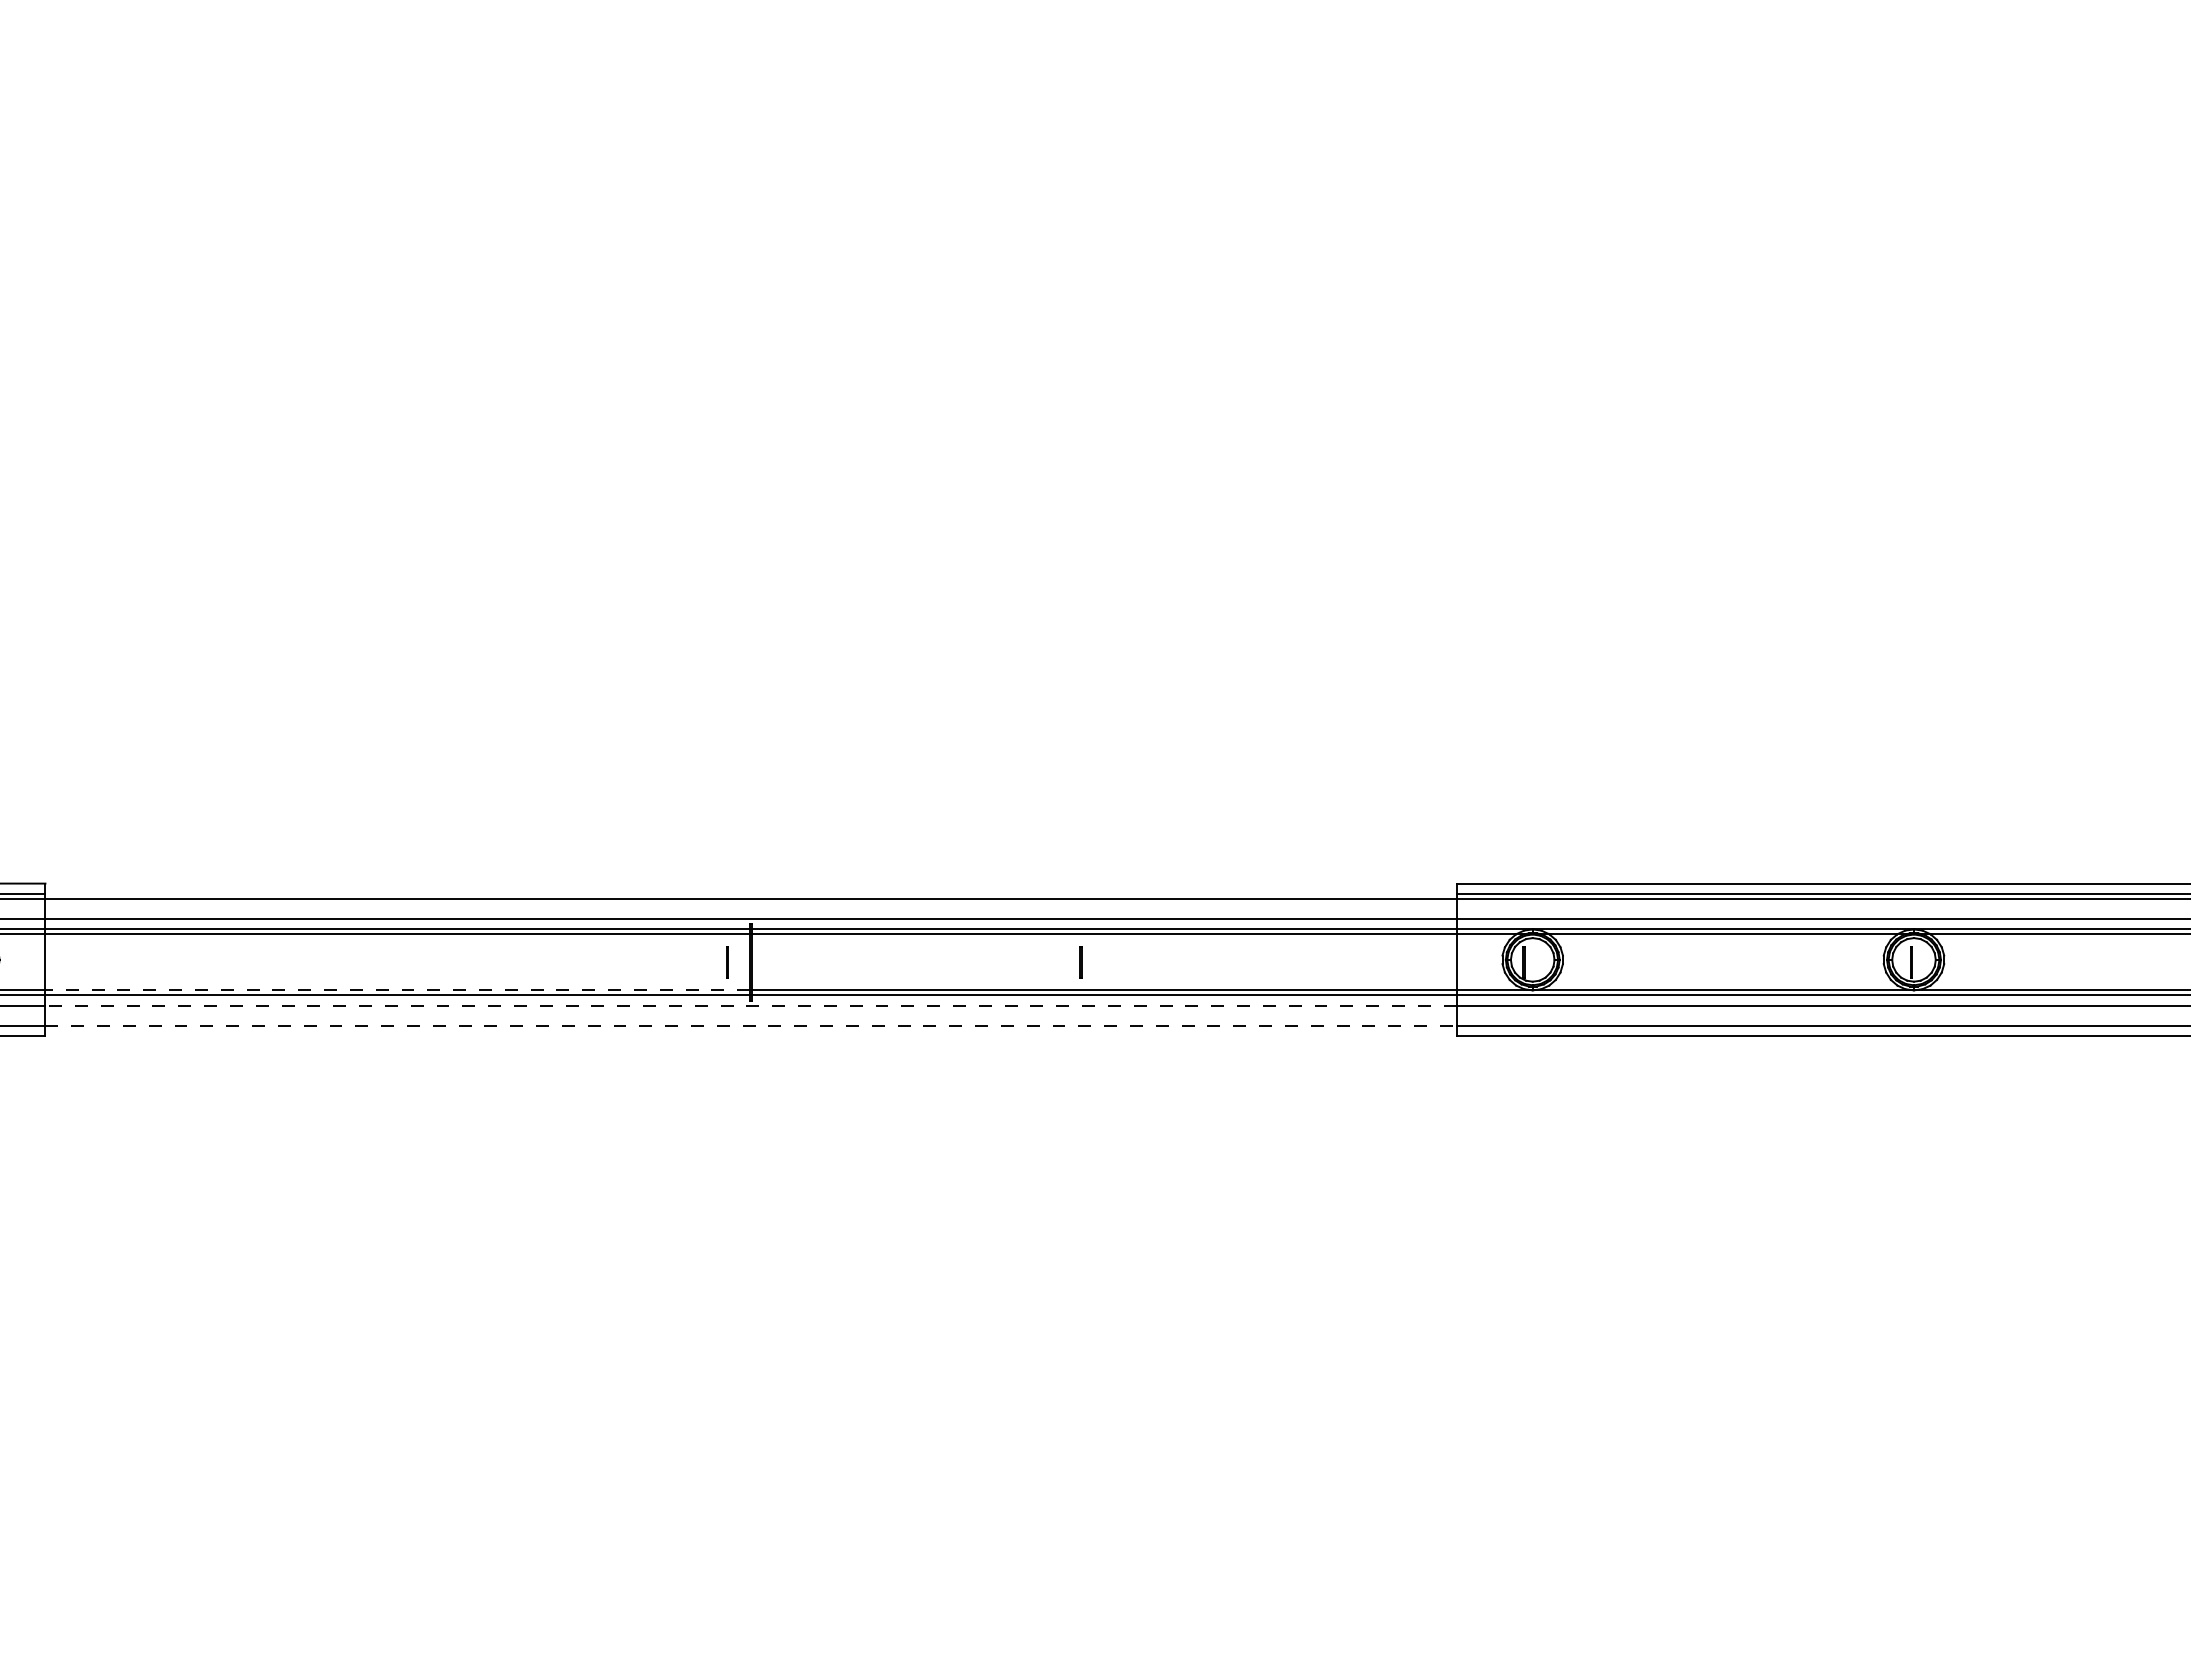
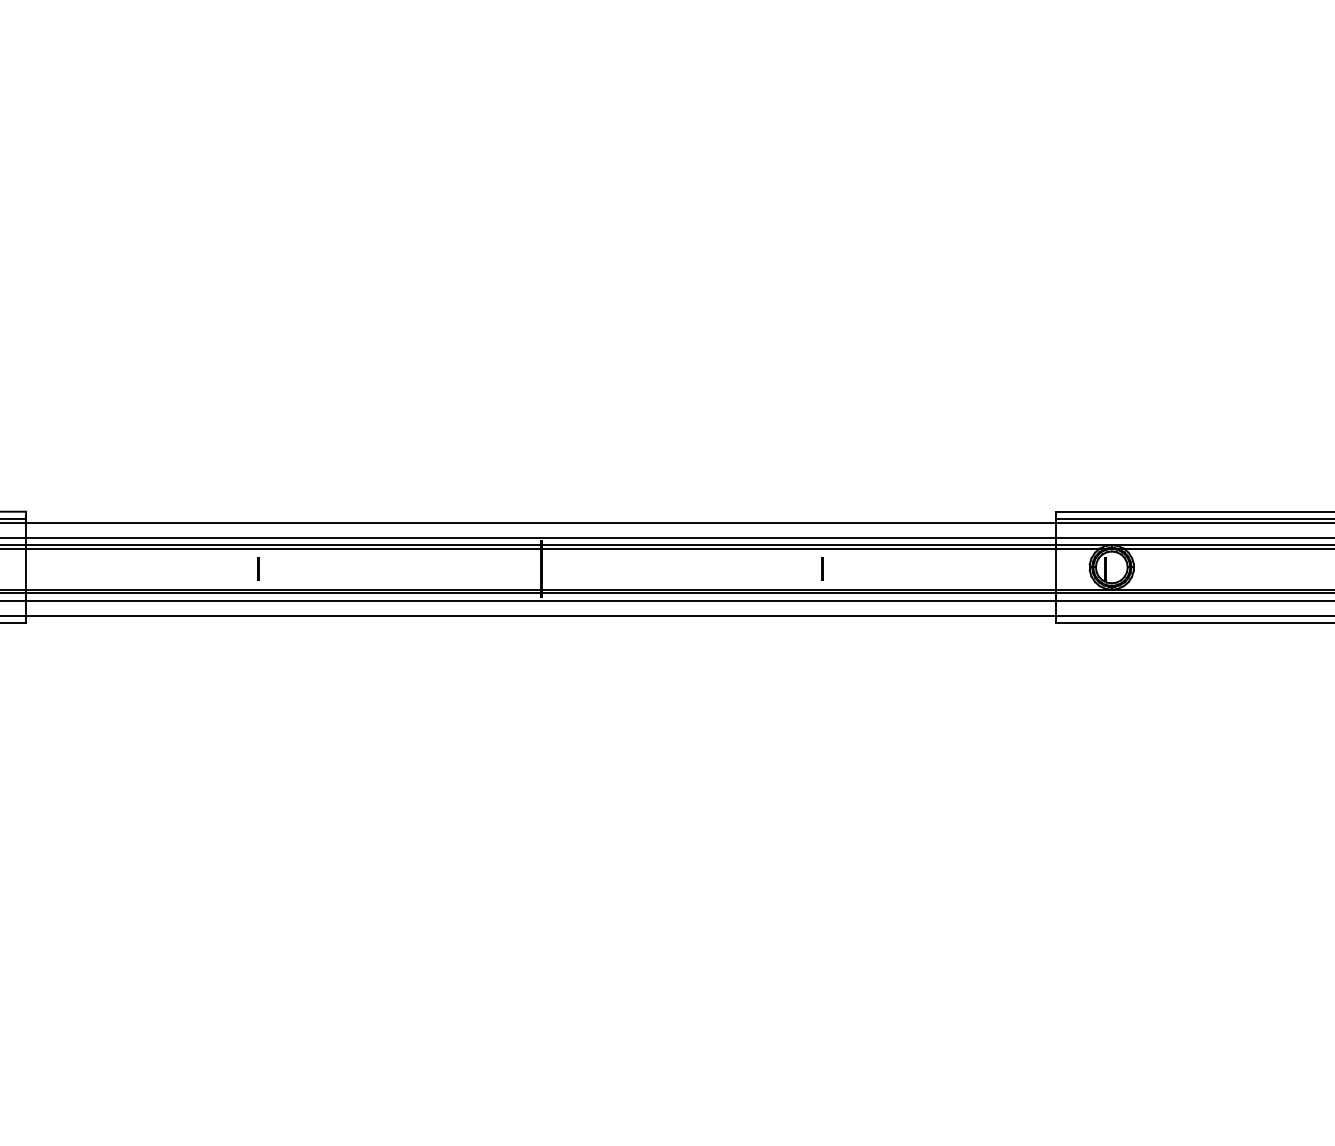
line: (727, 962) -> (258, 569), moved
line: (1080, 962) -> (822, 569), moved
line: (397, 990) -> (283, 589), dashed -> solid
line: (750, 1005) -> (540, 600), dashed -> solid
line: (750, 1026) -> (540, 616), dashed -> solid

